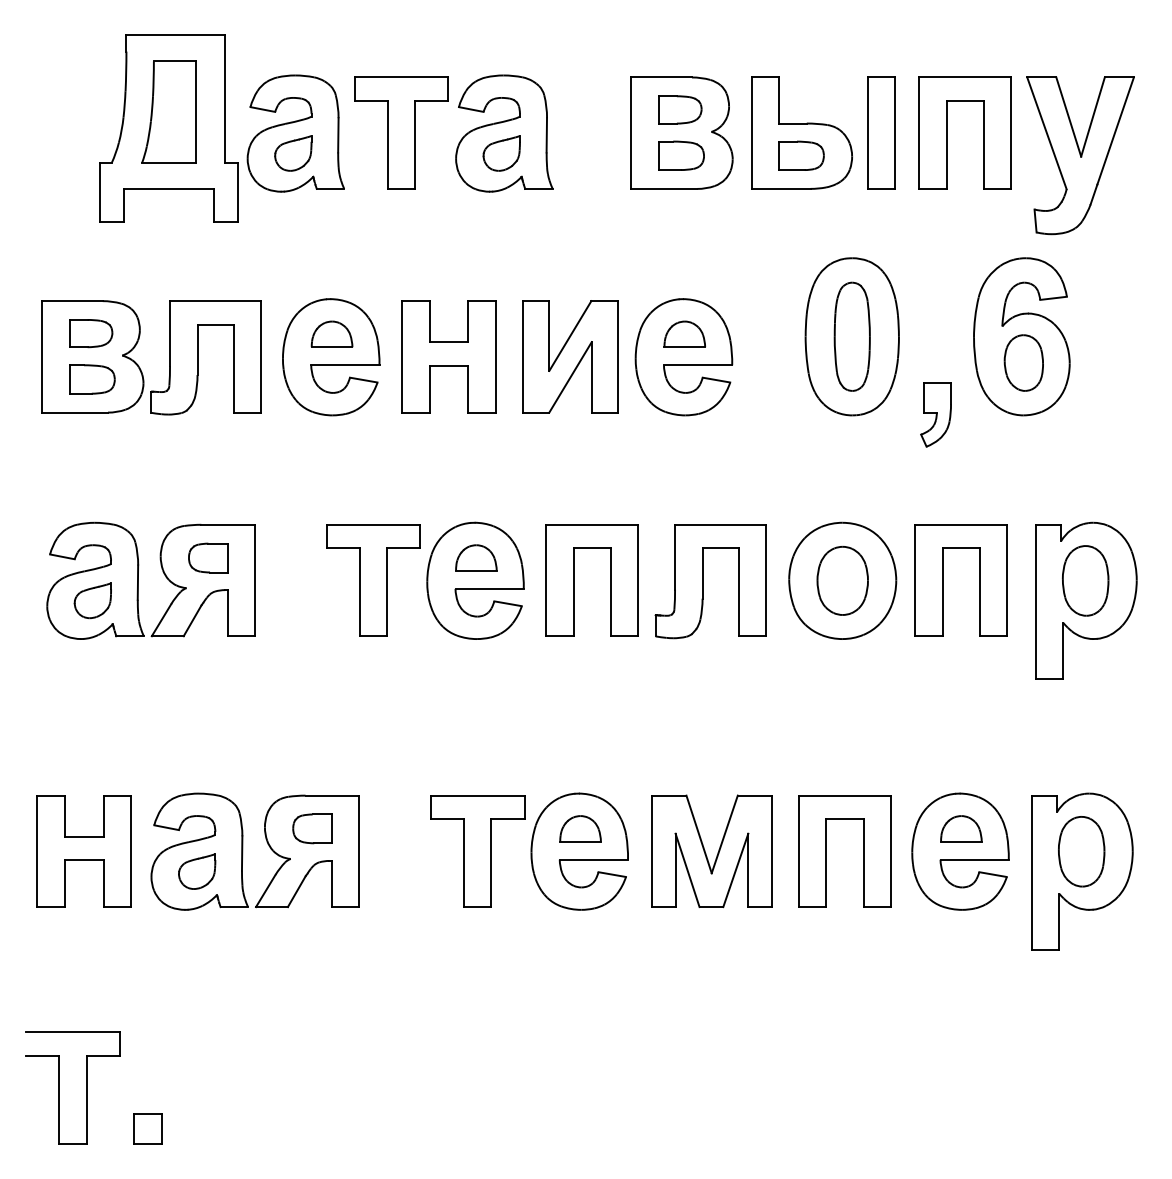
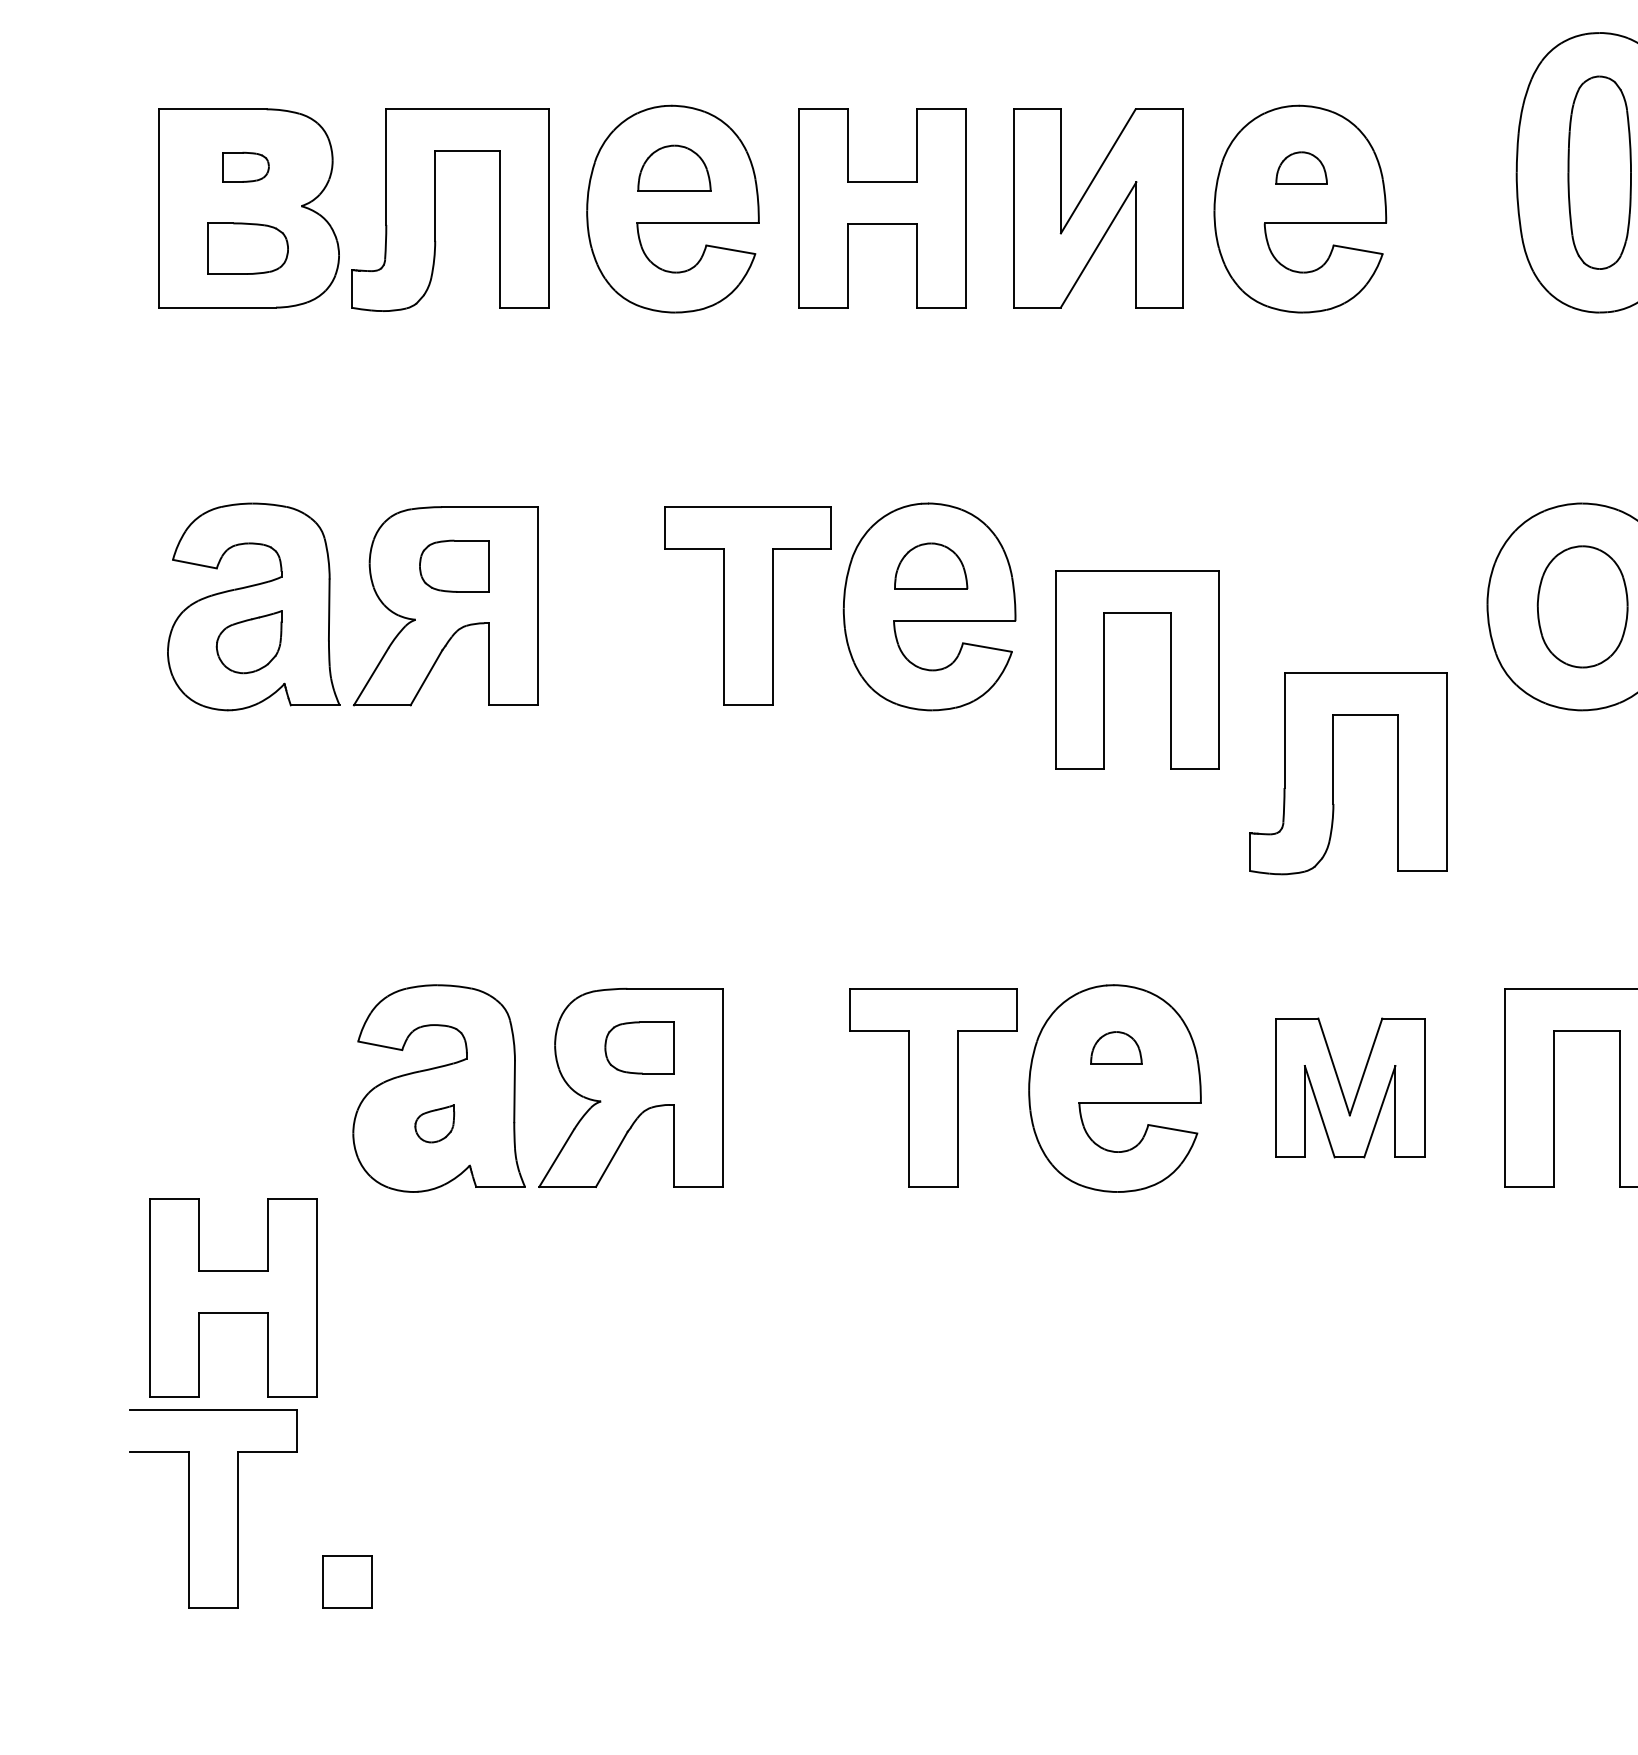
part: (91, 333) -> (246, 166), size x0.6
part: (684, 333) -> (1301, 166), size x0.7
part: (574, 580) -> (1105, 670), moved
part: (703, 581) -> (1335, 773), moved
part: (580, 828) -> (1116, 1047), size x0.7
part: (83, 851) -> (232, 1298), moved
part: (711, 851) -> (1349, 1088), size x0.7
part: (197, 871) -> (435, 1123), size x0.6

